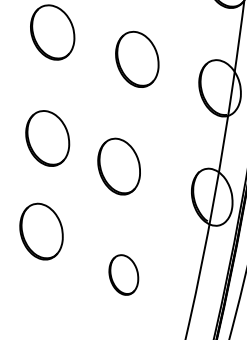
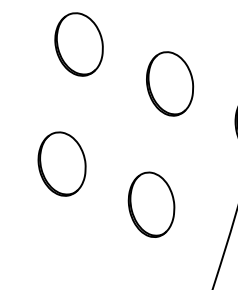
part: (118, 166) -> (169, 83), moved
part: (41, 231) -> (62, 163), moved
part: (123, 274) -> (151, 204), size x1.43

